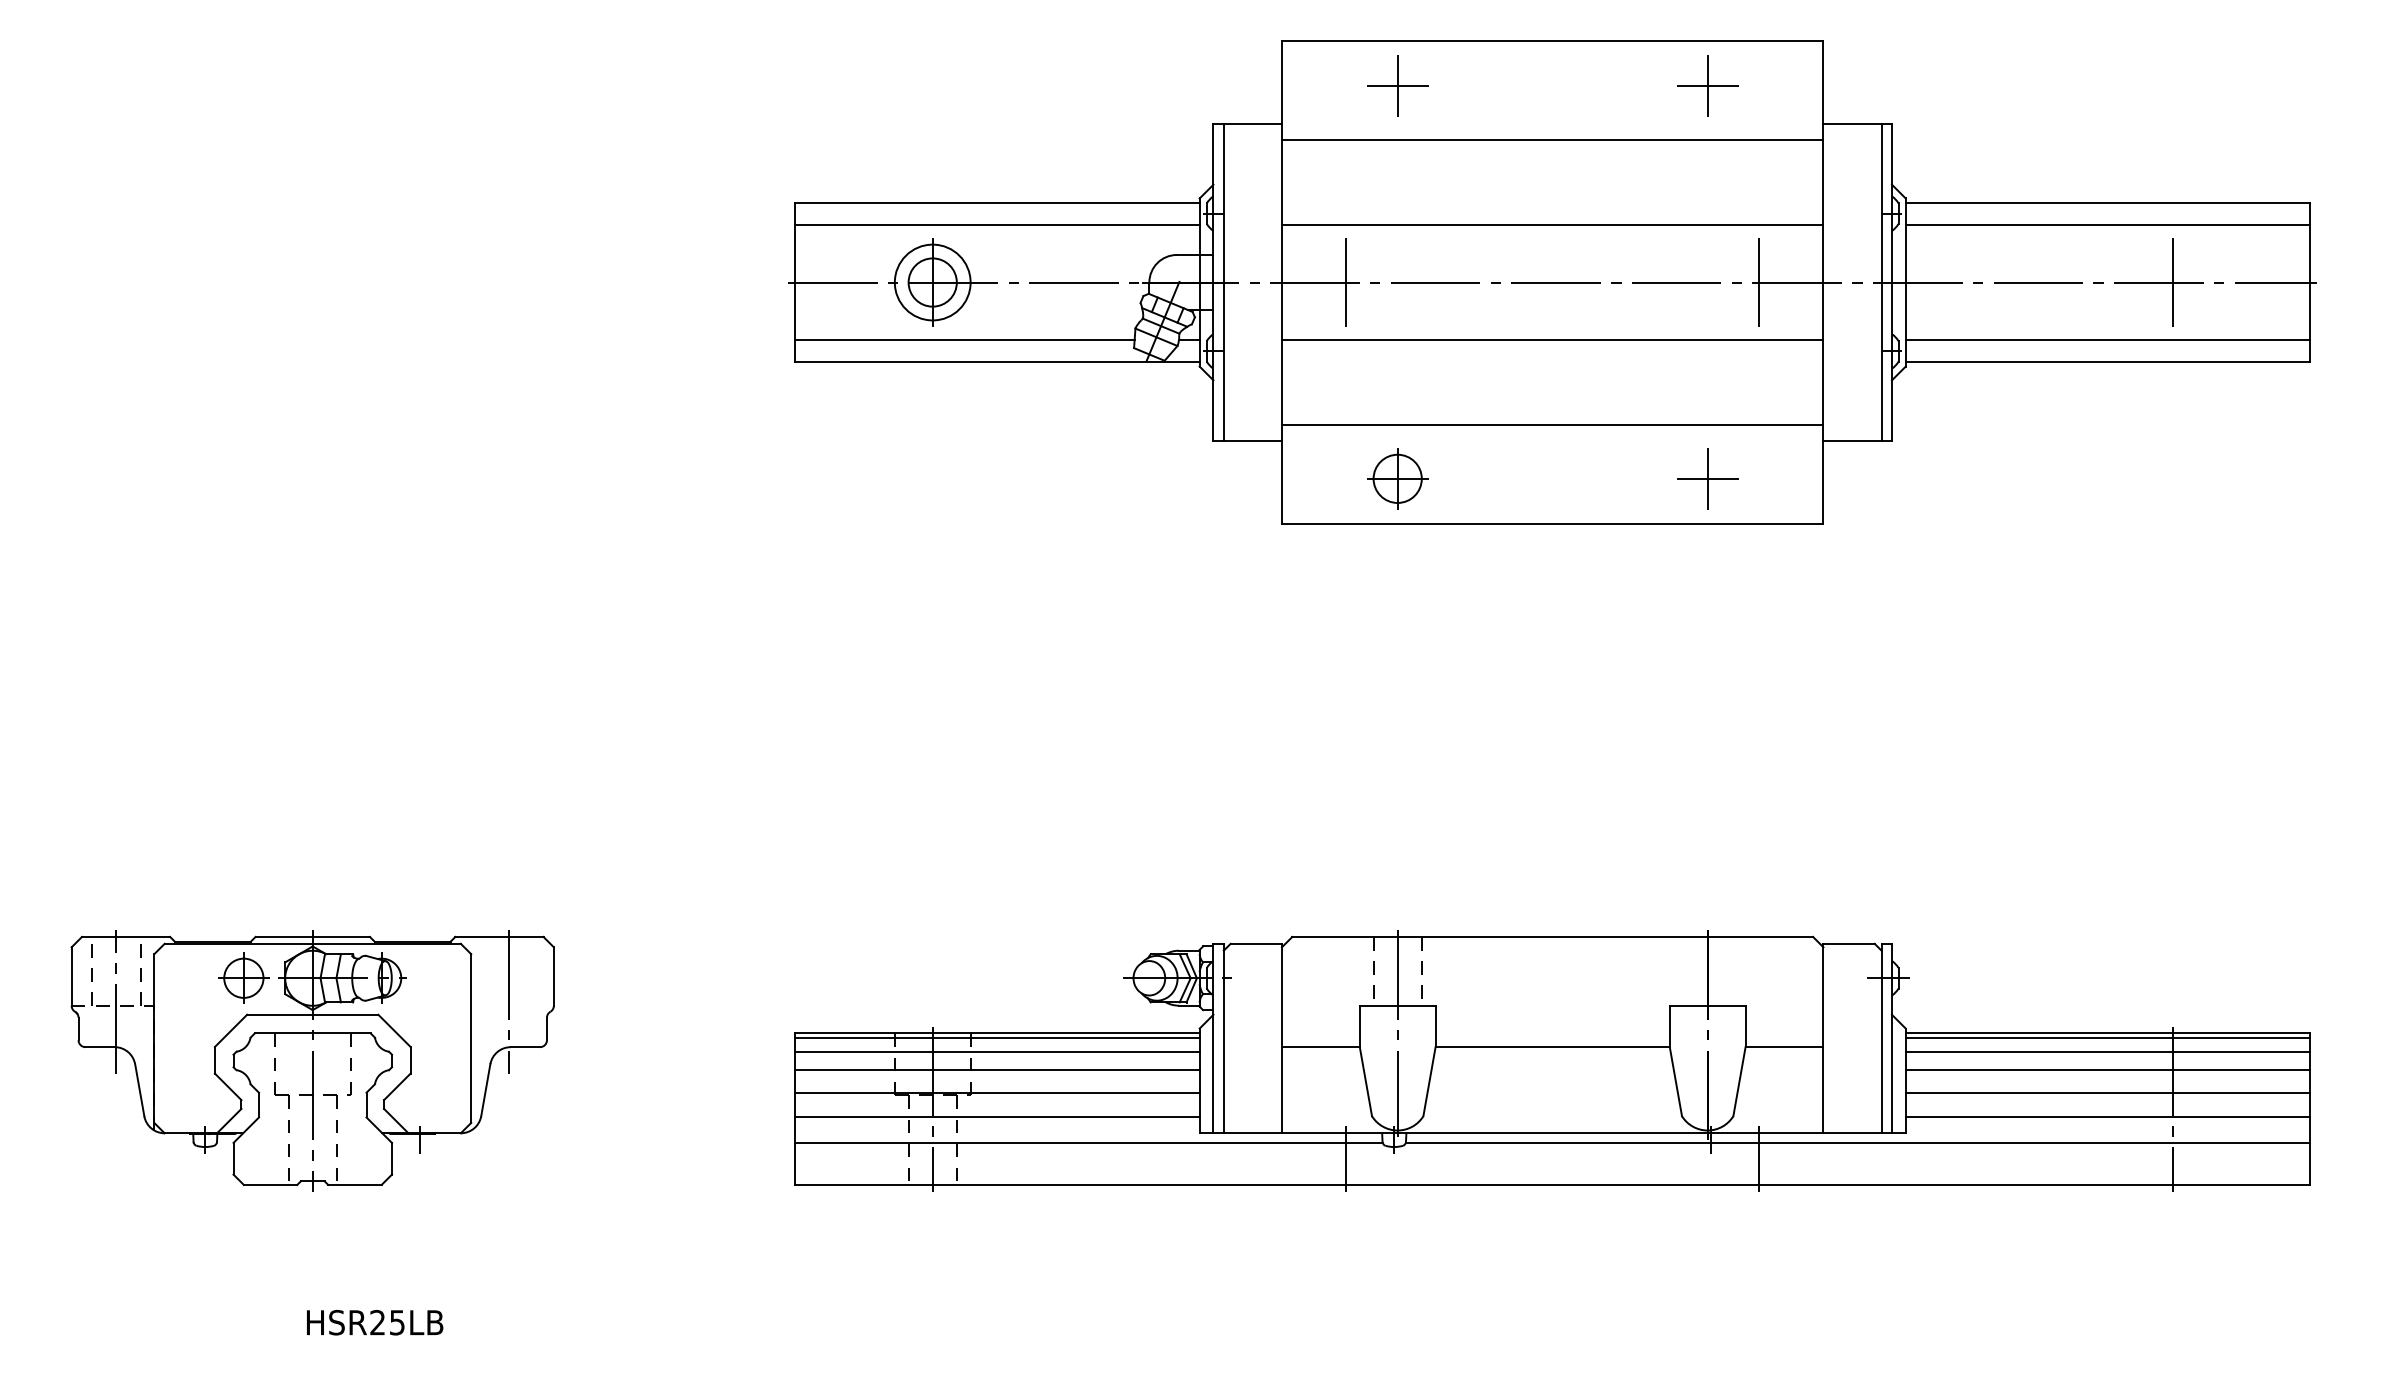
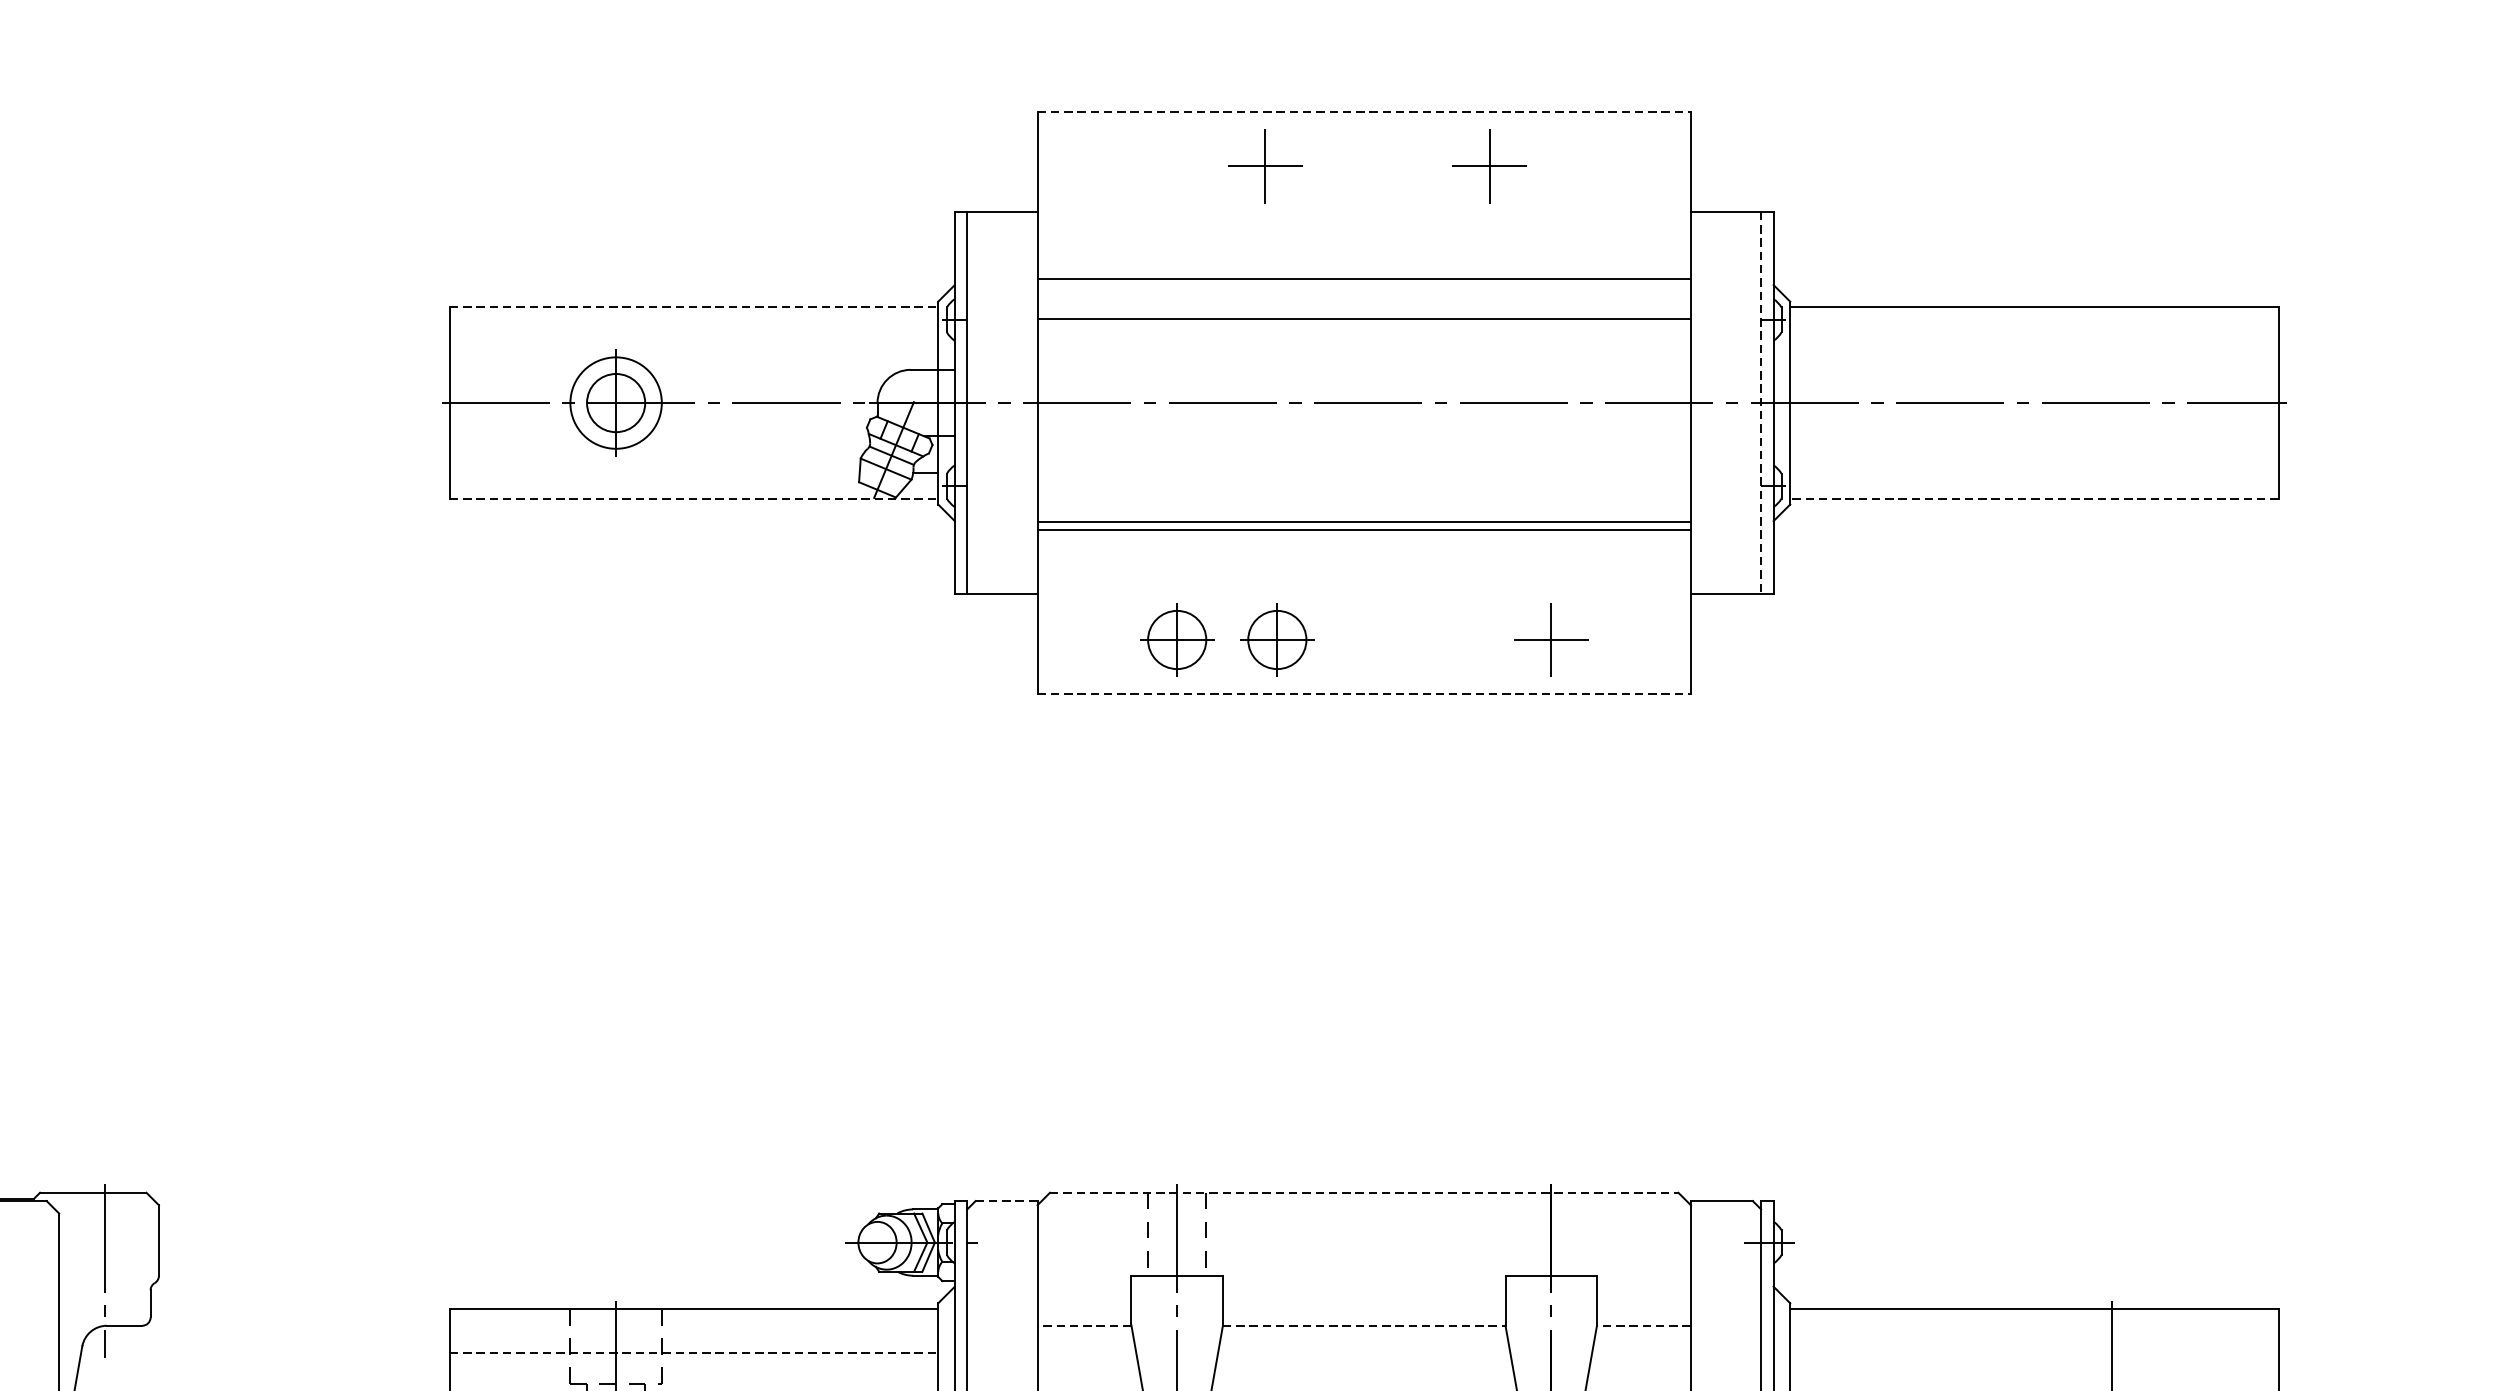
line: (1552, 41) -> (1363, 112), solid -> dashed
part: (1397, 85) -> (1265, 165), moved
part: (1707, 85) -> (1489, 165), moved
line: (1552, 139) -> (1363, 318), moved
line: (997, 203) -> (694, 307), solid -> dashed
line: (996, 224) -> (693, 333), removed
line: (2107, 224) -> (2033, 333), removed
line: (1552, 225) -> (1363, 278), moved
line: (1346, 282) -> (1115, 403), removed
line: (1759, 282) -> (1613, 403), removed
line: (2172, 282) -> (2112, 403), removed
line: (1881, 283) -> (1760, 404), solid -> dashed
line: (1552, 339) -> (1363, 529), moved
line: (964, 340) -> (654, 473), removed
line: (2107, 340) -> (2033, 473), removed
line: (997, 361) -> (694, 498), solid -> dashed
line: (2107, 361) -> (2033, 498), solid -> dashed
line: (1552, 425) -> (1363, 522), moved
part: (1480, 478) -> (1277, 639), added
line: (1552, 523) -> (1363, 693), solid -> dashed
line: (1553, 936) -> (1365, 1192), solid -> dashed
line: (1256, 943) -> (1006, 1200), solid -> dashed
line: (996, 1037) -> (693, 1314), removed
line: (2107, 1037) -> (2033, 1314), removed
line: (1320, 1047) -> (1084, 1326), solid -> dashed
line: (1553, 1047) -> (1365, 1326), solid -> dashed
line: (1784, 1047) -> (1643, 1326), solid -> dashed
line: (996, 1051) -> (693, 1330), removed
line: (2107, 1051) -> (2033, 1330), removed
line: (997, 1069) -> (694, 1352), solid -> dashed
line: (2107, 1069) -> (2033, 1352), removed
line: (996, 1092) -> (693, 1380), removed
line: (2107, 1092) -> (2033, 1380), removed

